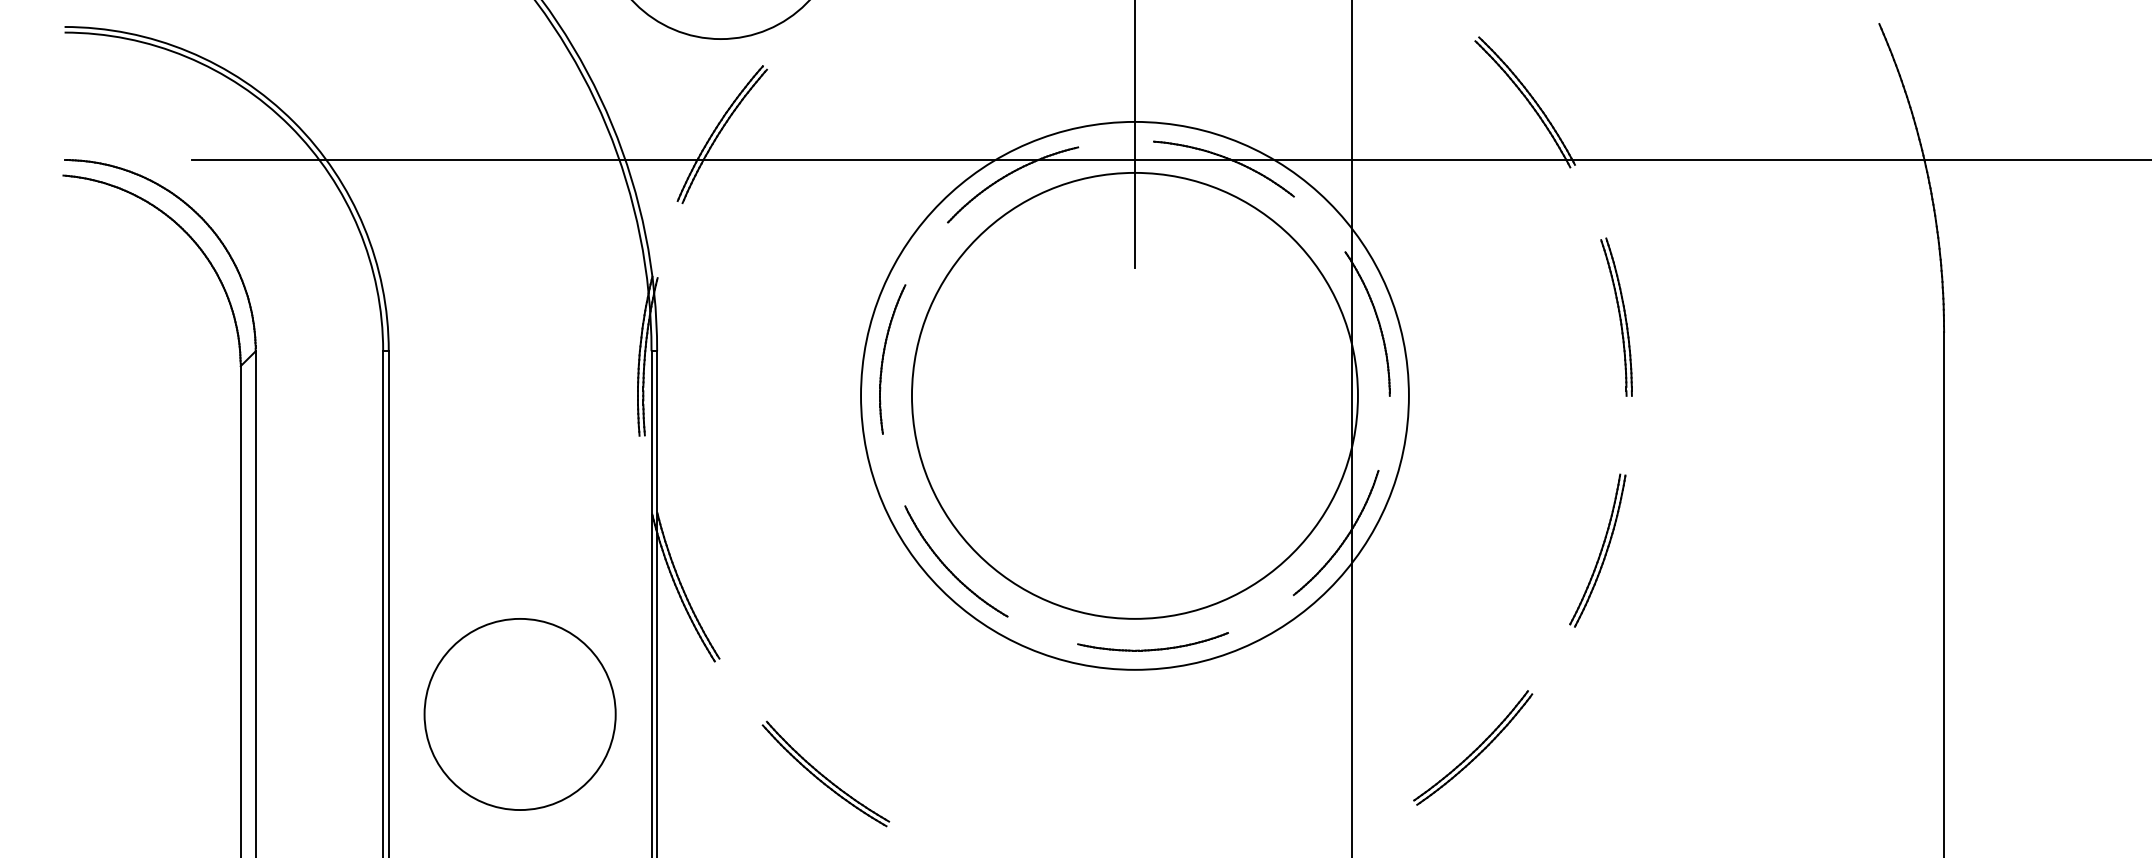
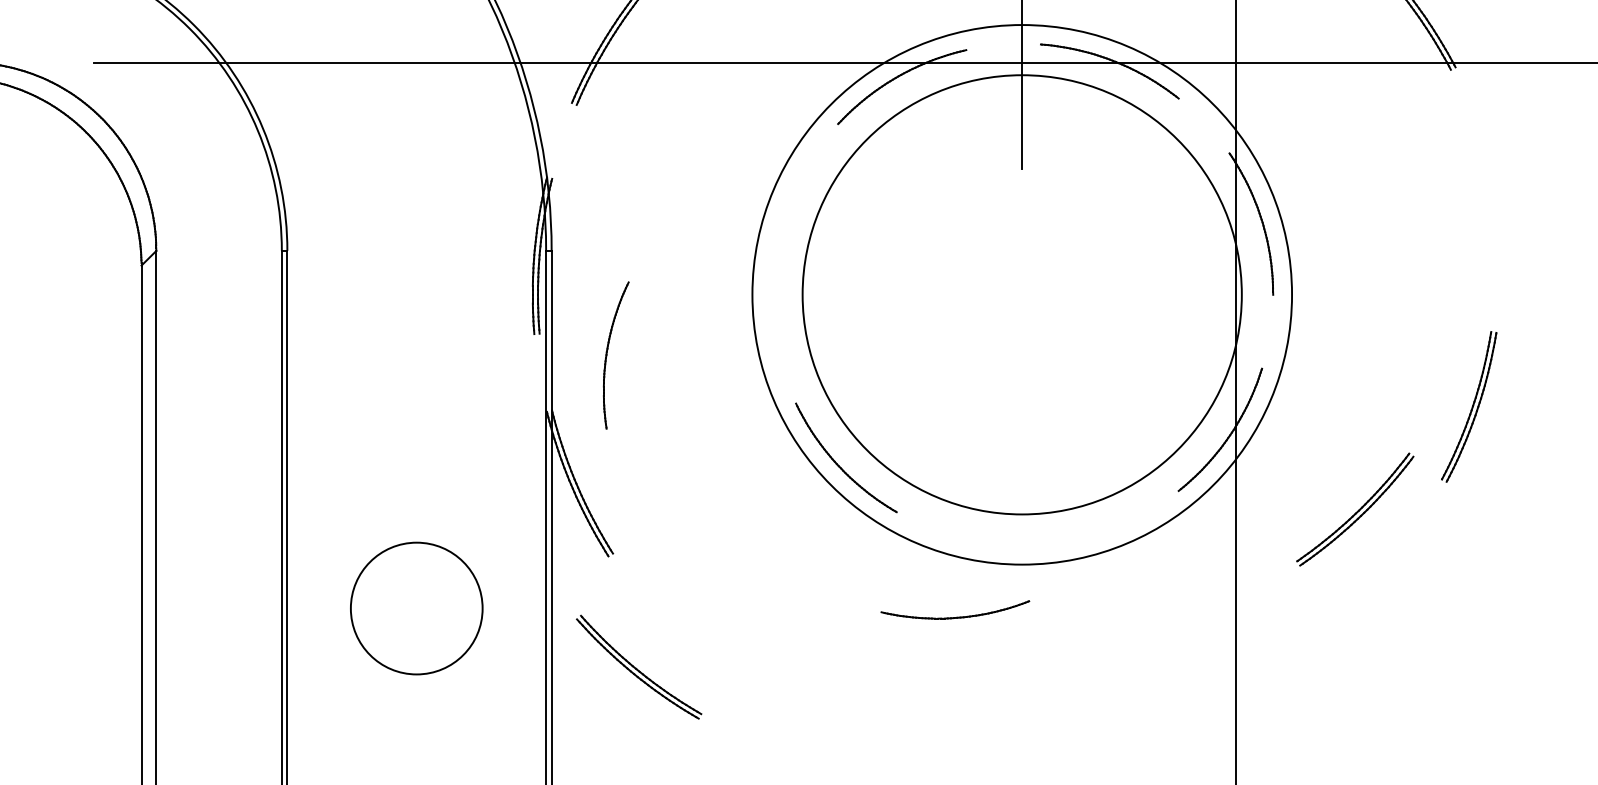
part: (1616, 316) -> (1496, 216), removed
part: (884, 355) -> (608, 351), moved
part: (1597, 550) -> (1468, 406), moved
part: (1154, 648) -> (956, 616), moved
circle: (519, 714) -> (416, 608), size x0.7
part: (1473, 747) -> (1355, 509), moved
part: (825, 773) -> (638, 666), moved

